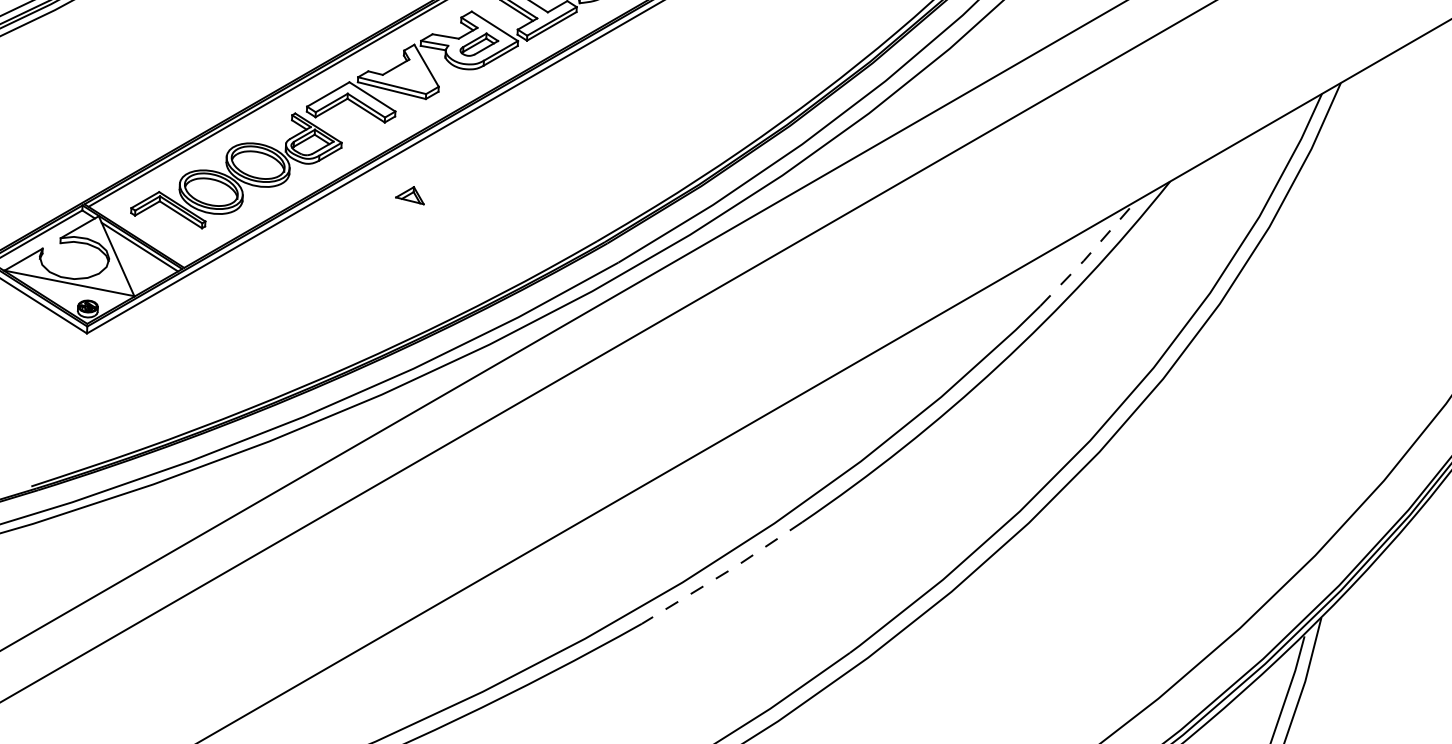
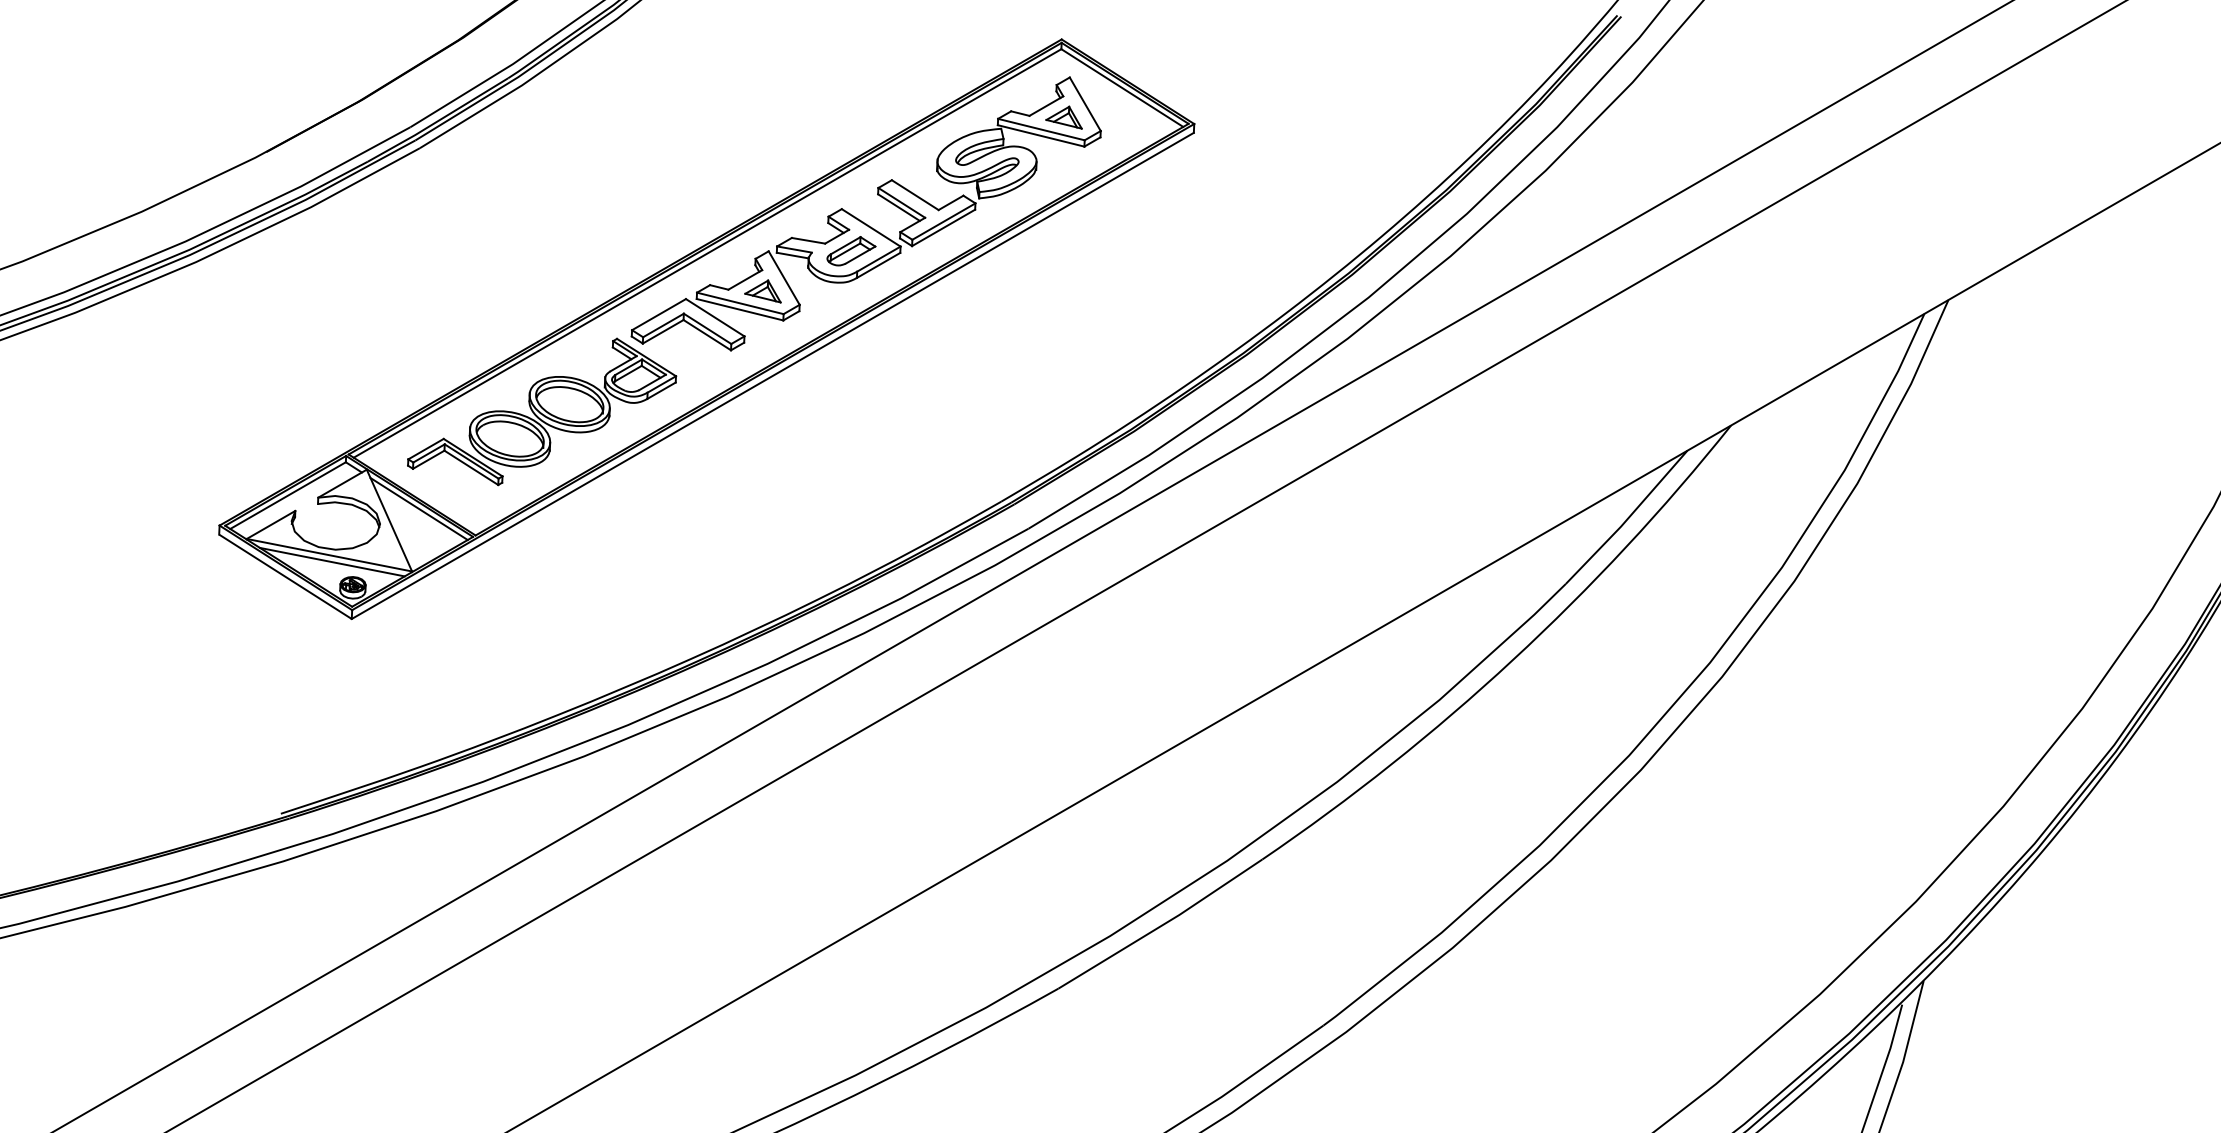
part: (409, 195) -> (762, 291), moved
line: (1088, 255) -> (1627, 519), dashed -> solid
line: (71, 288) -> (331, 561), added
line: (722, 574) -> (1161, 925), dashed -> solid

